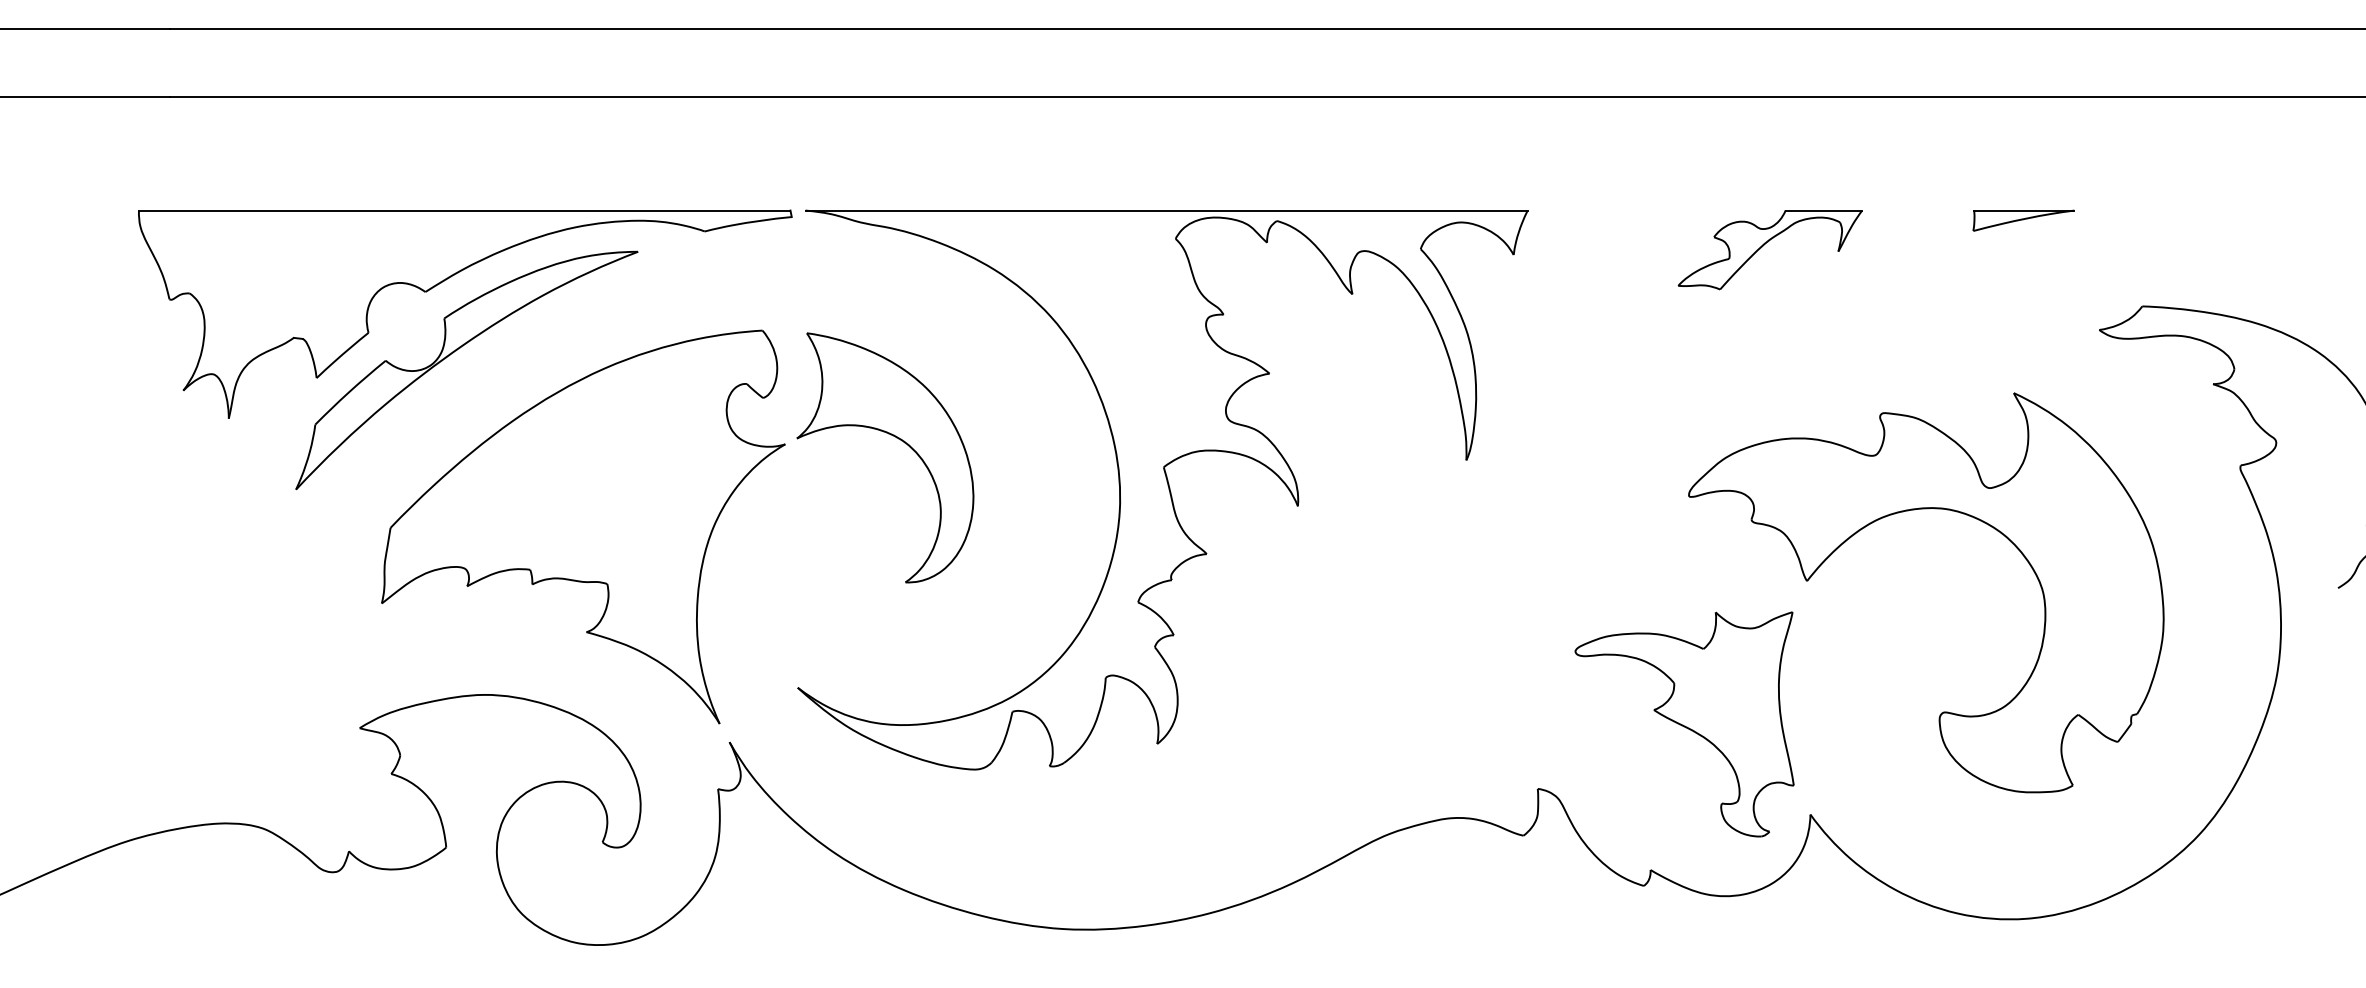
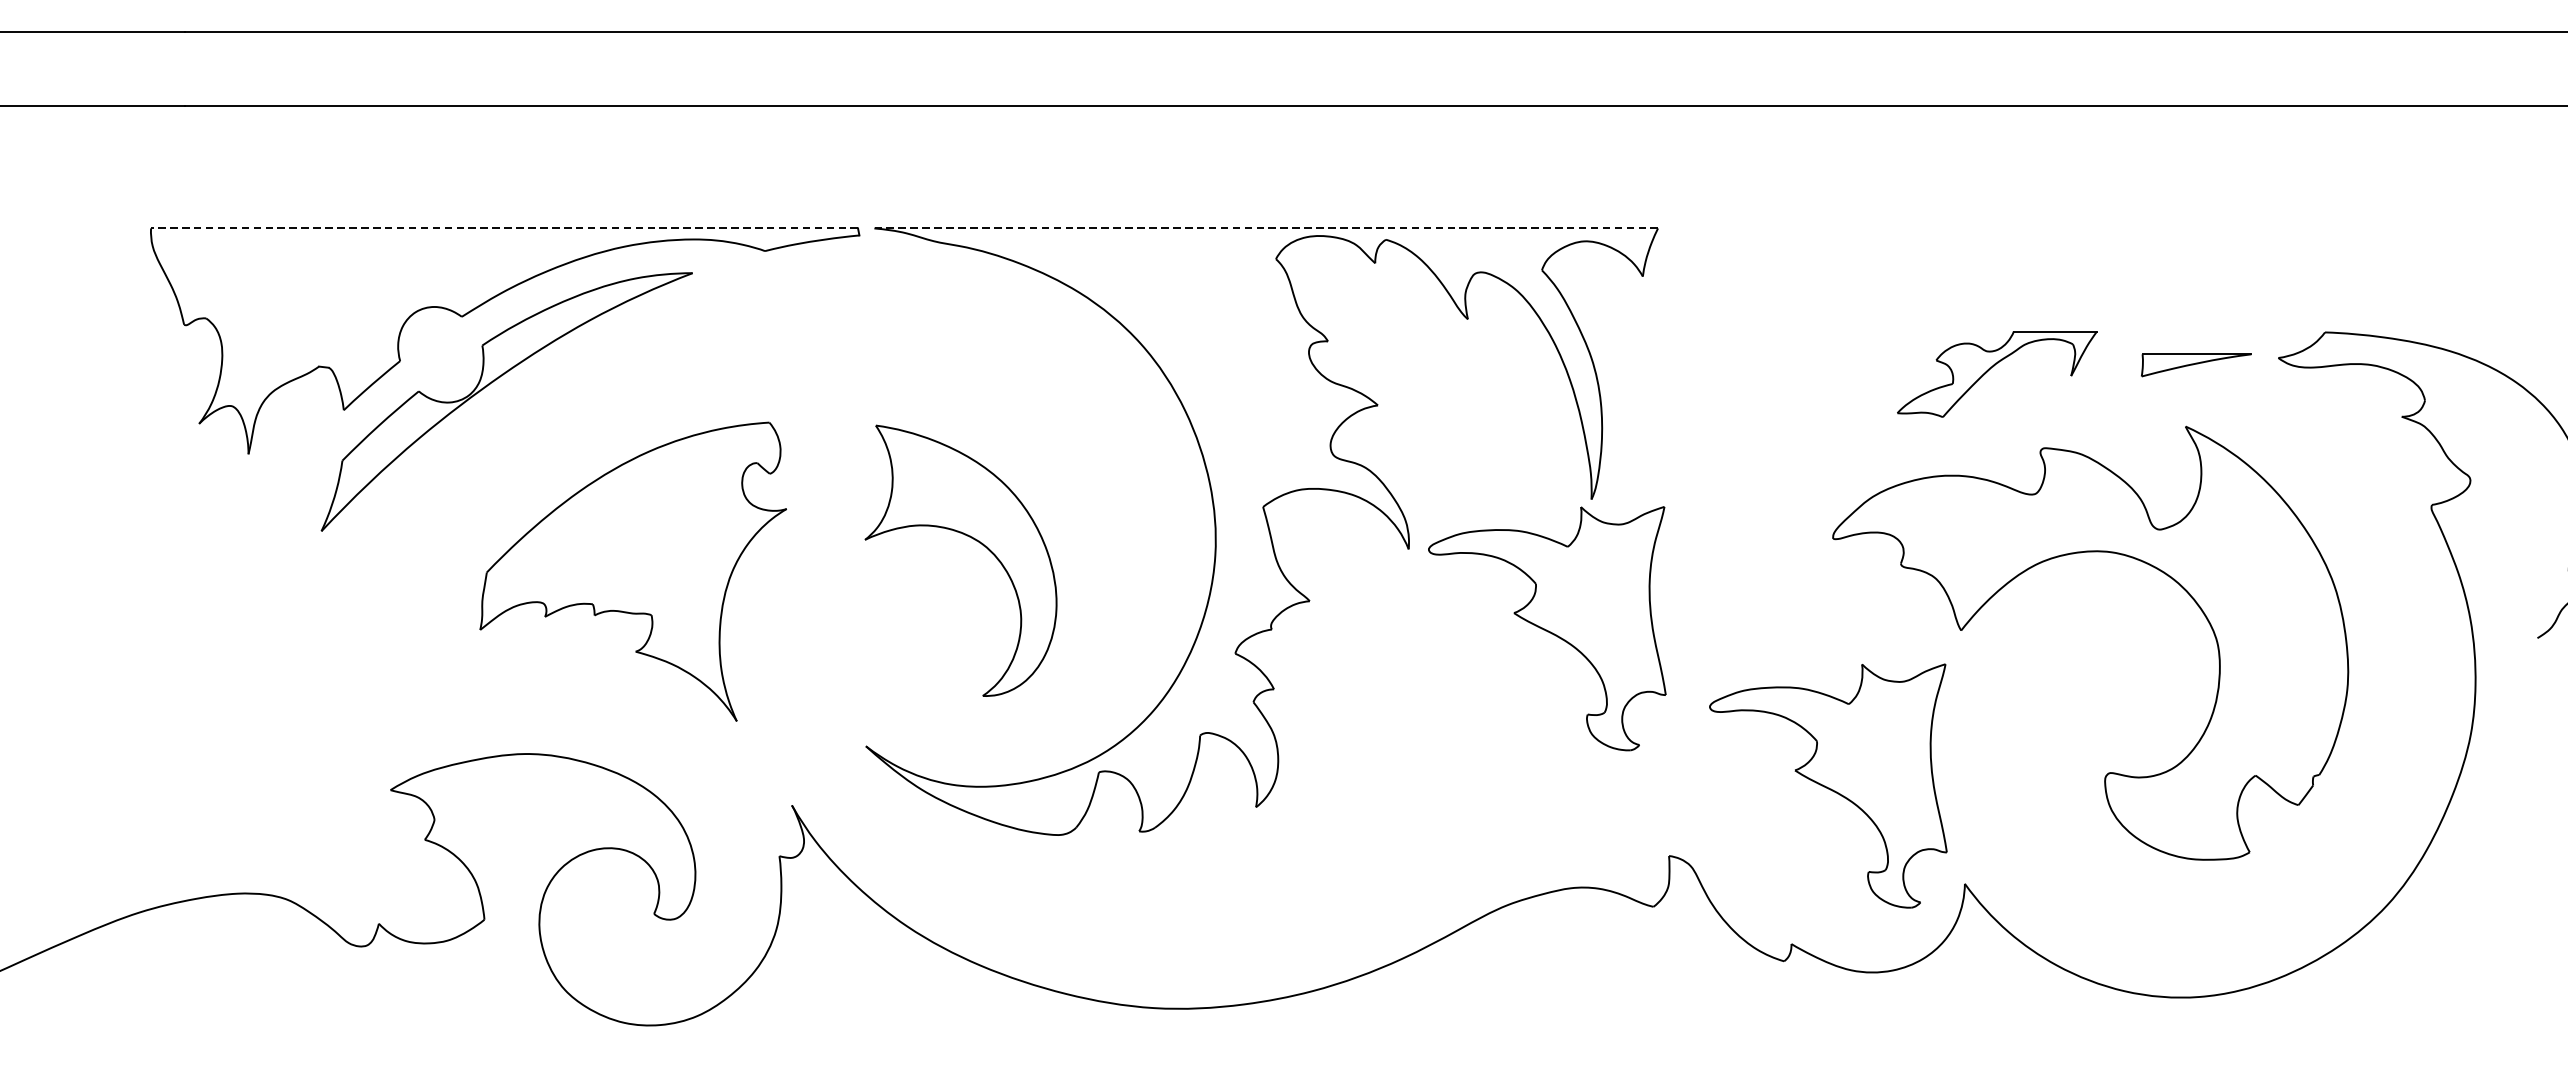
line: (464, 210) -> (504, 228), solid -> dashed
line: (1166, 210) -> (1266, 228), solid -> dashed
part: (2023, 220) -> (2196, 365), moved
part: (1764, 245) -> (1991, 369), moved
part: (896, 438) -> (973, 539), moved
part: (583, 526) -> (633, 571), size x0.7
part: (1425, 579) -> (1547, 628), added

